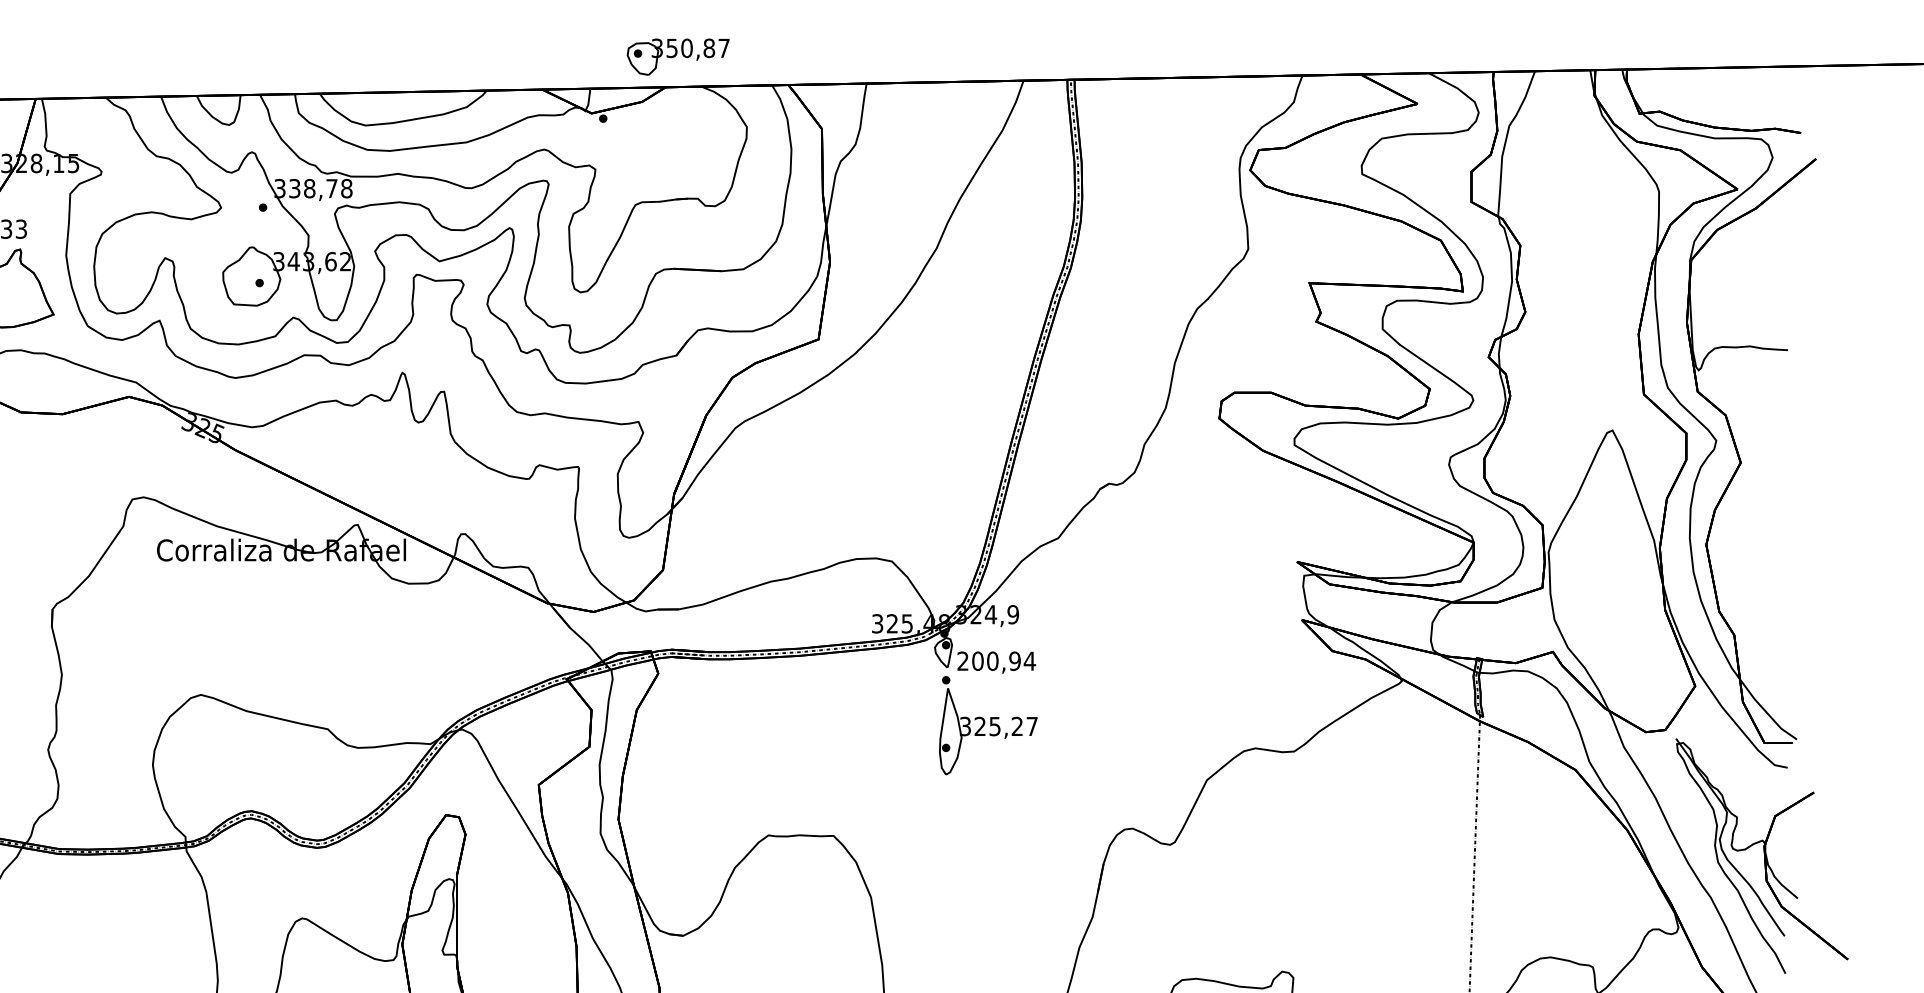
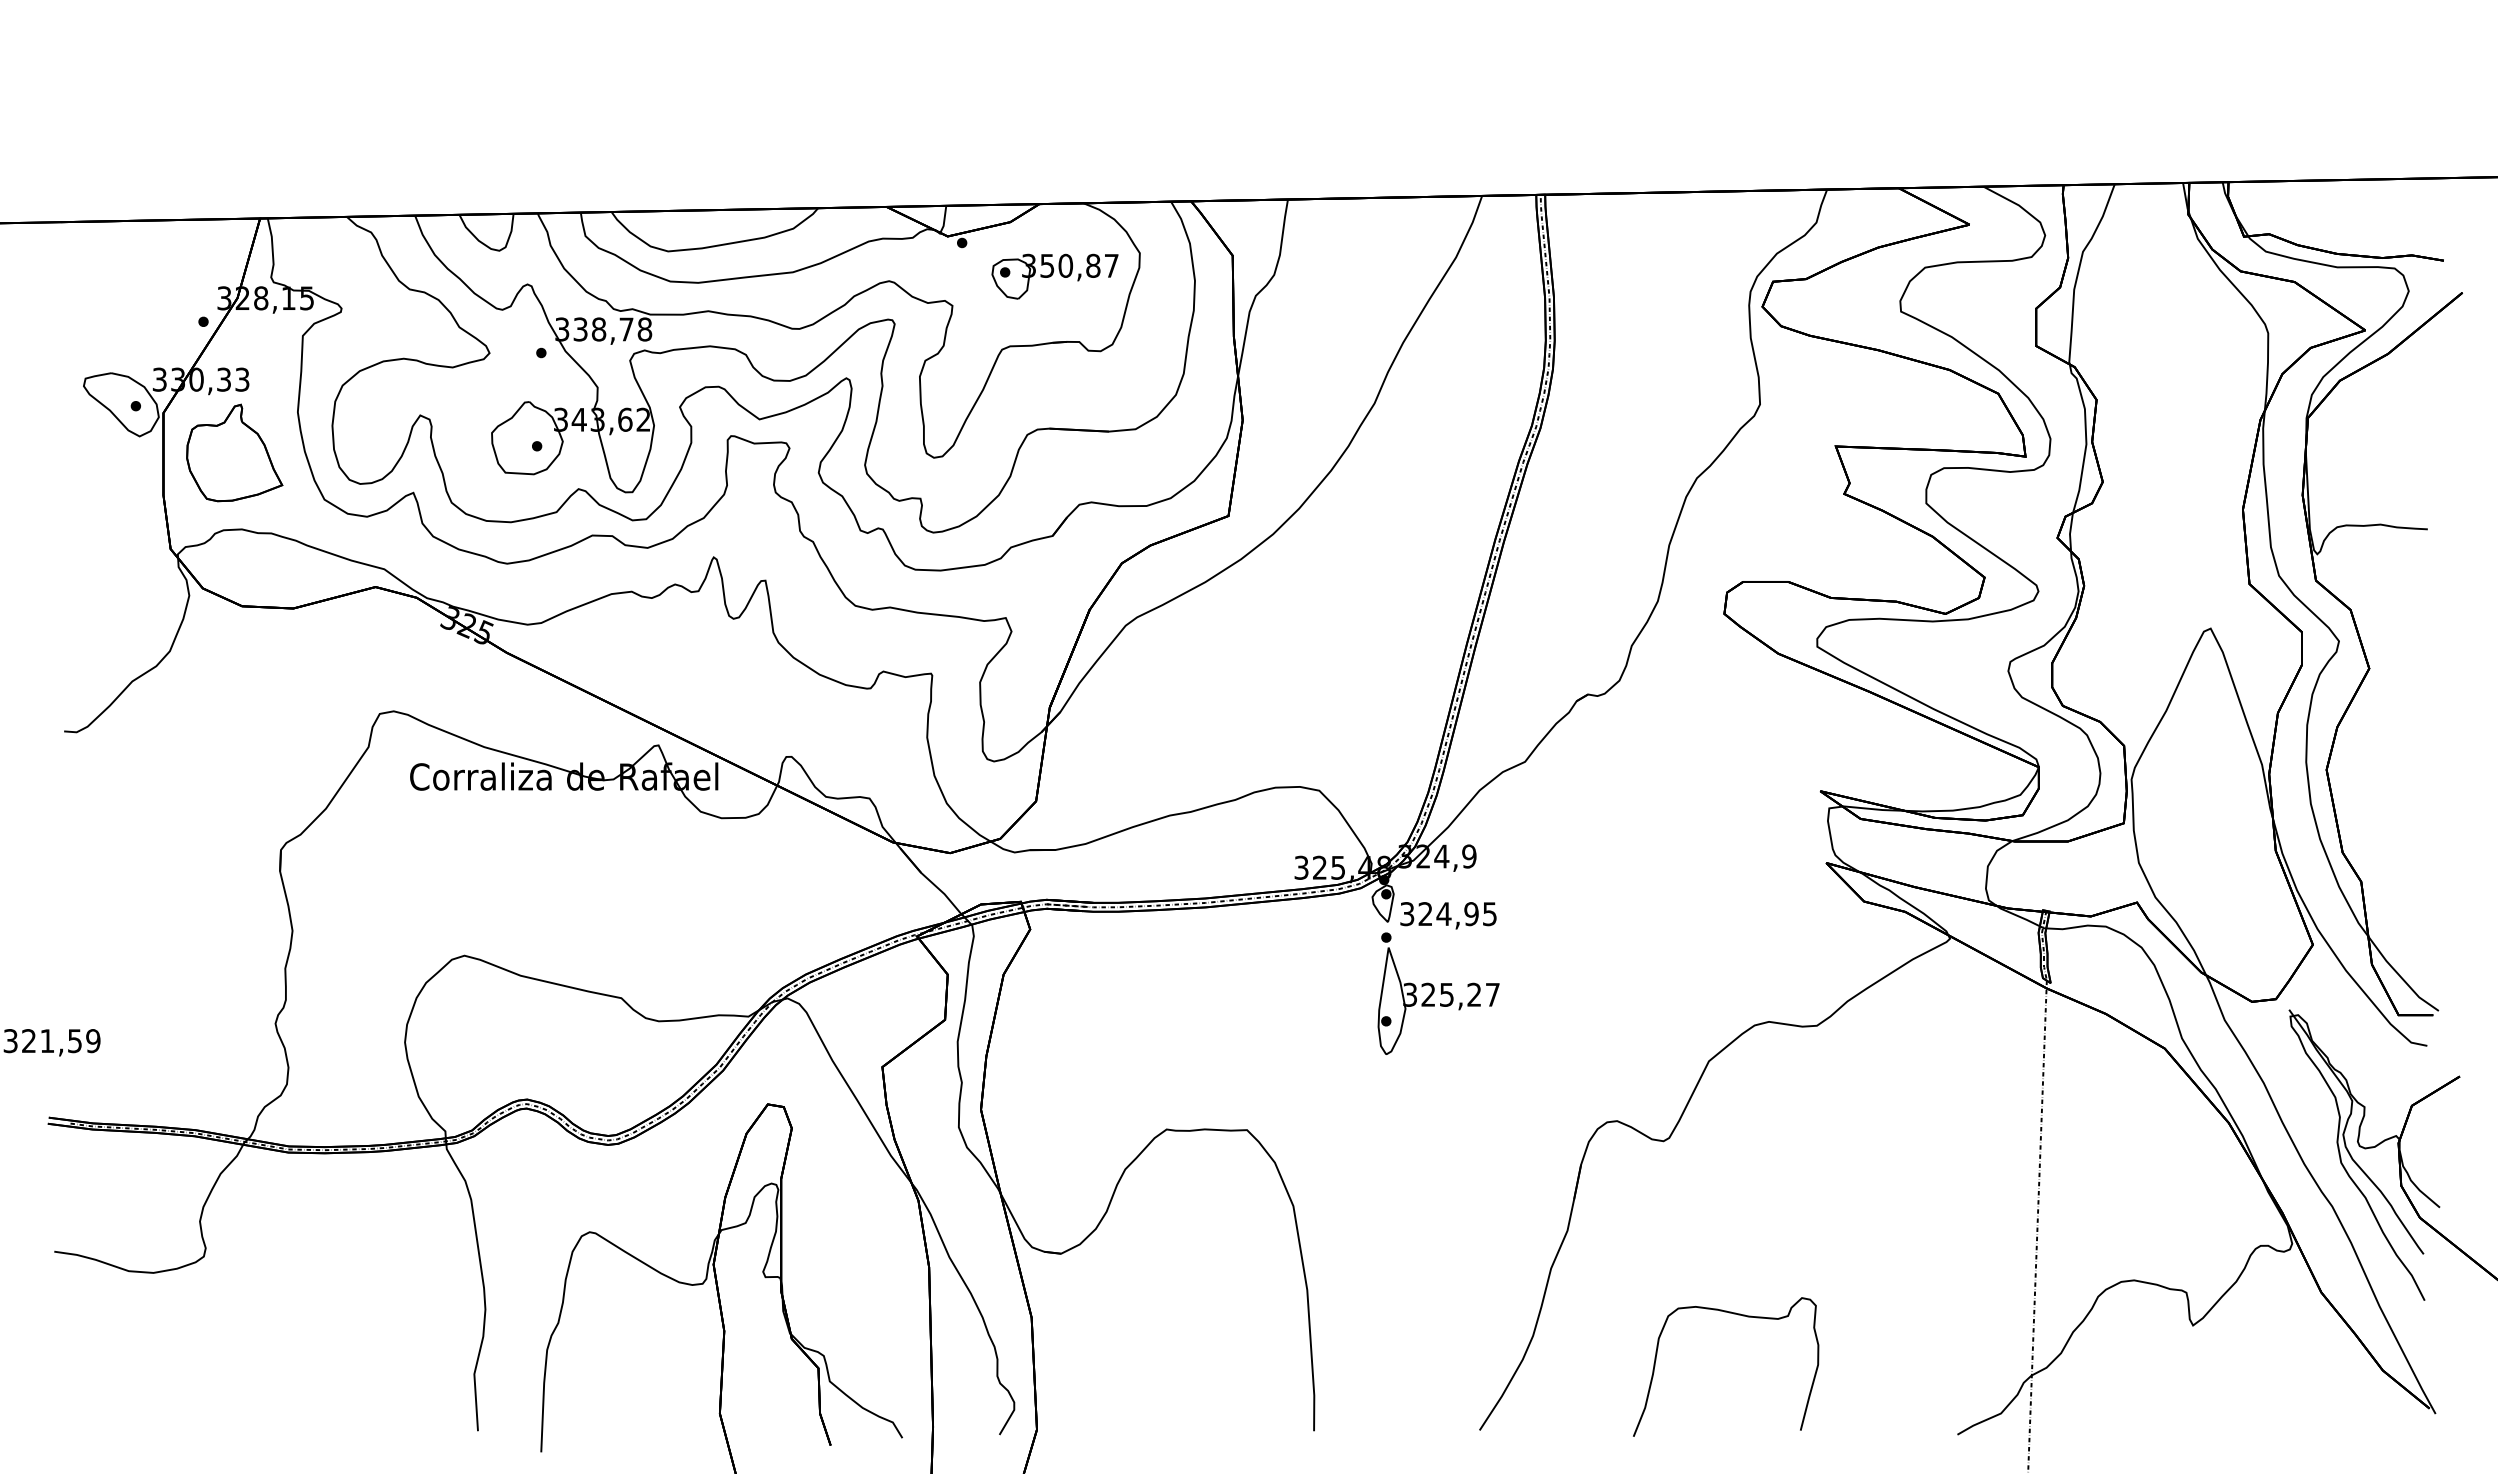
part: (677, 56) -> (1054, 276), moved
text: (996, 661) -> (1448, 914), 200,94 -> 324,95

